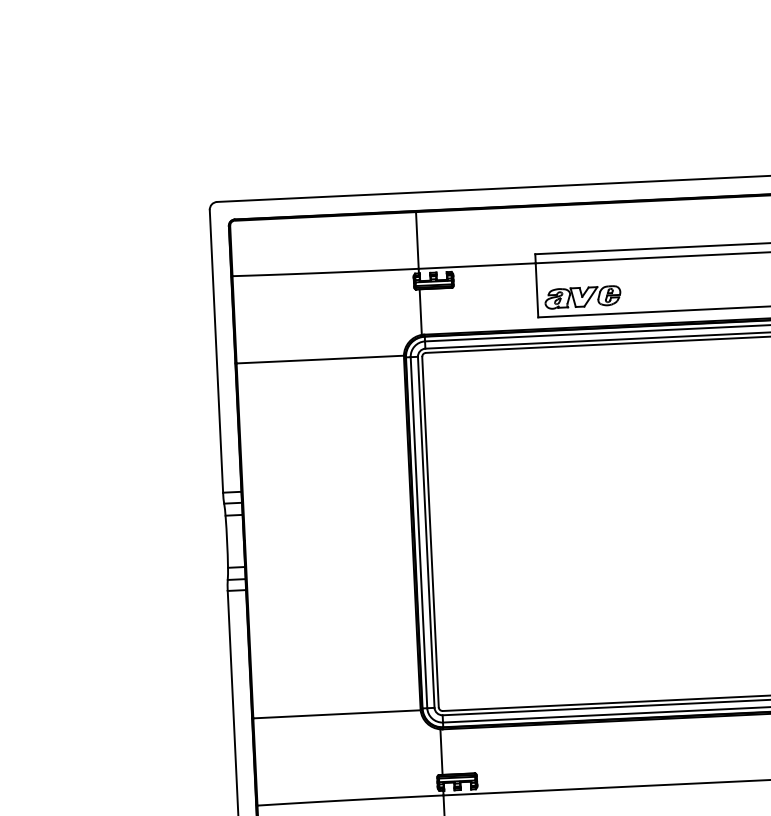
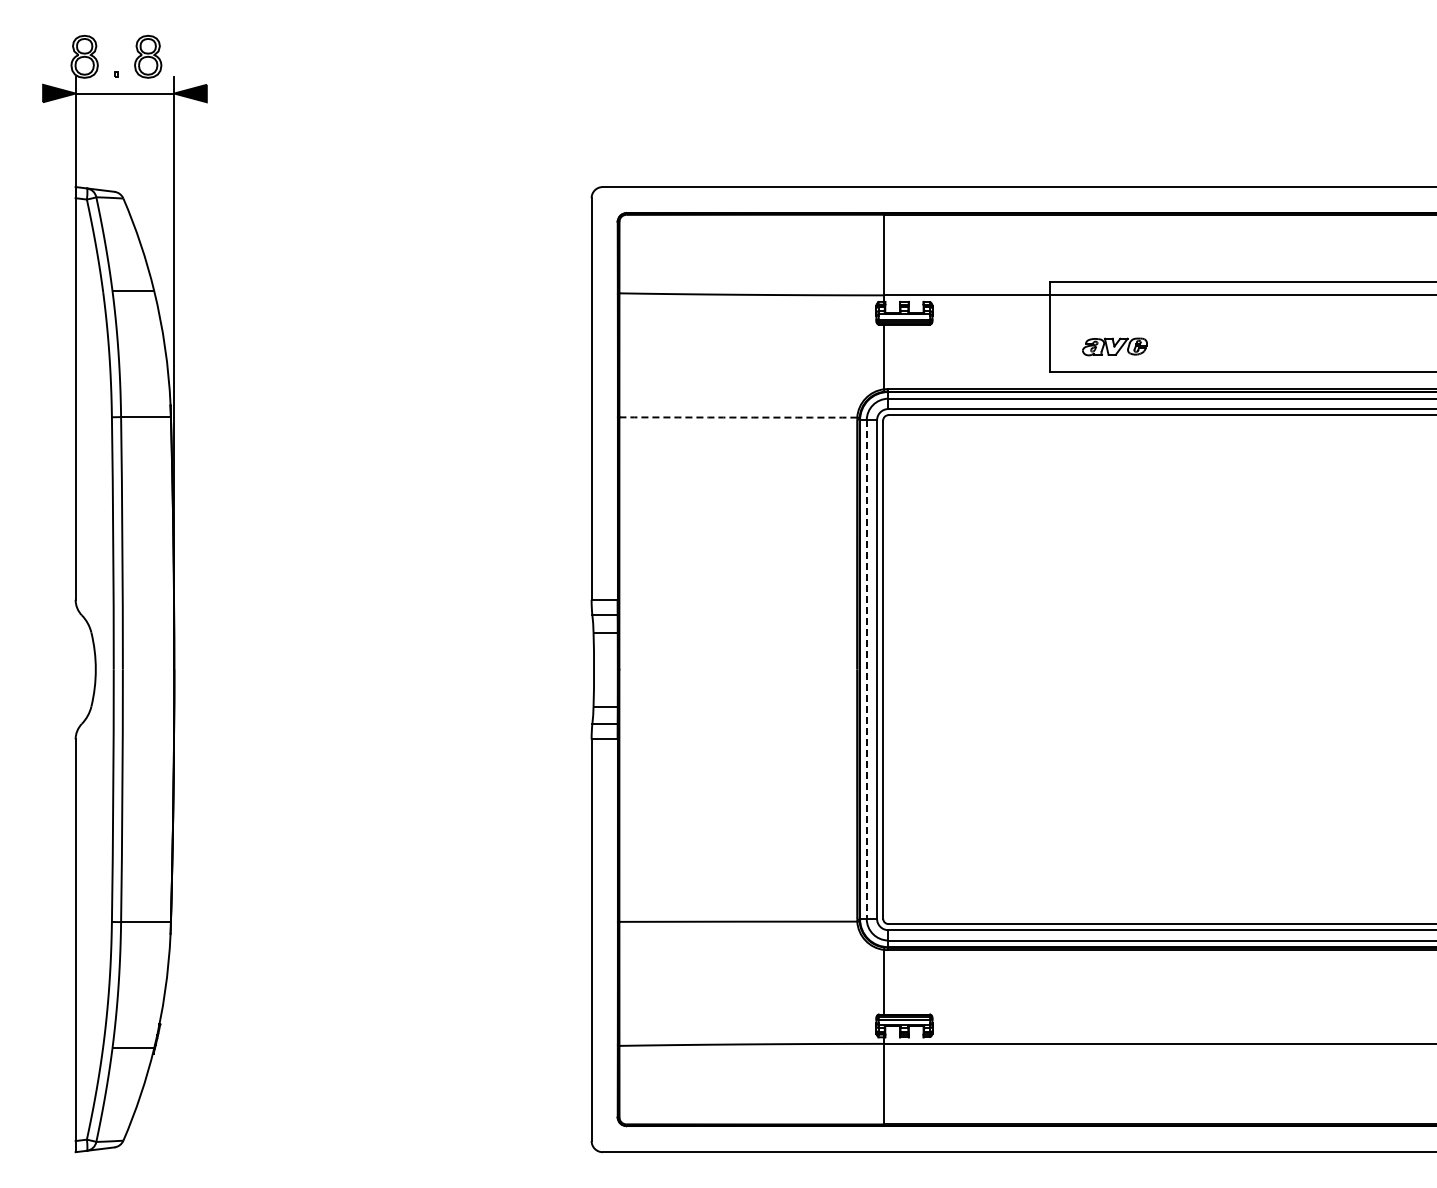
part: (582, 297) -> (1114, 346), size x0.6
arc: (320, 359) -> (738, 417), solid -> dashed
line: (418, 533) -> (866, 670), solid -> dashed

